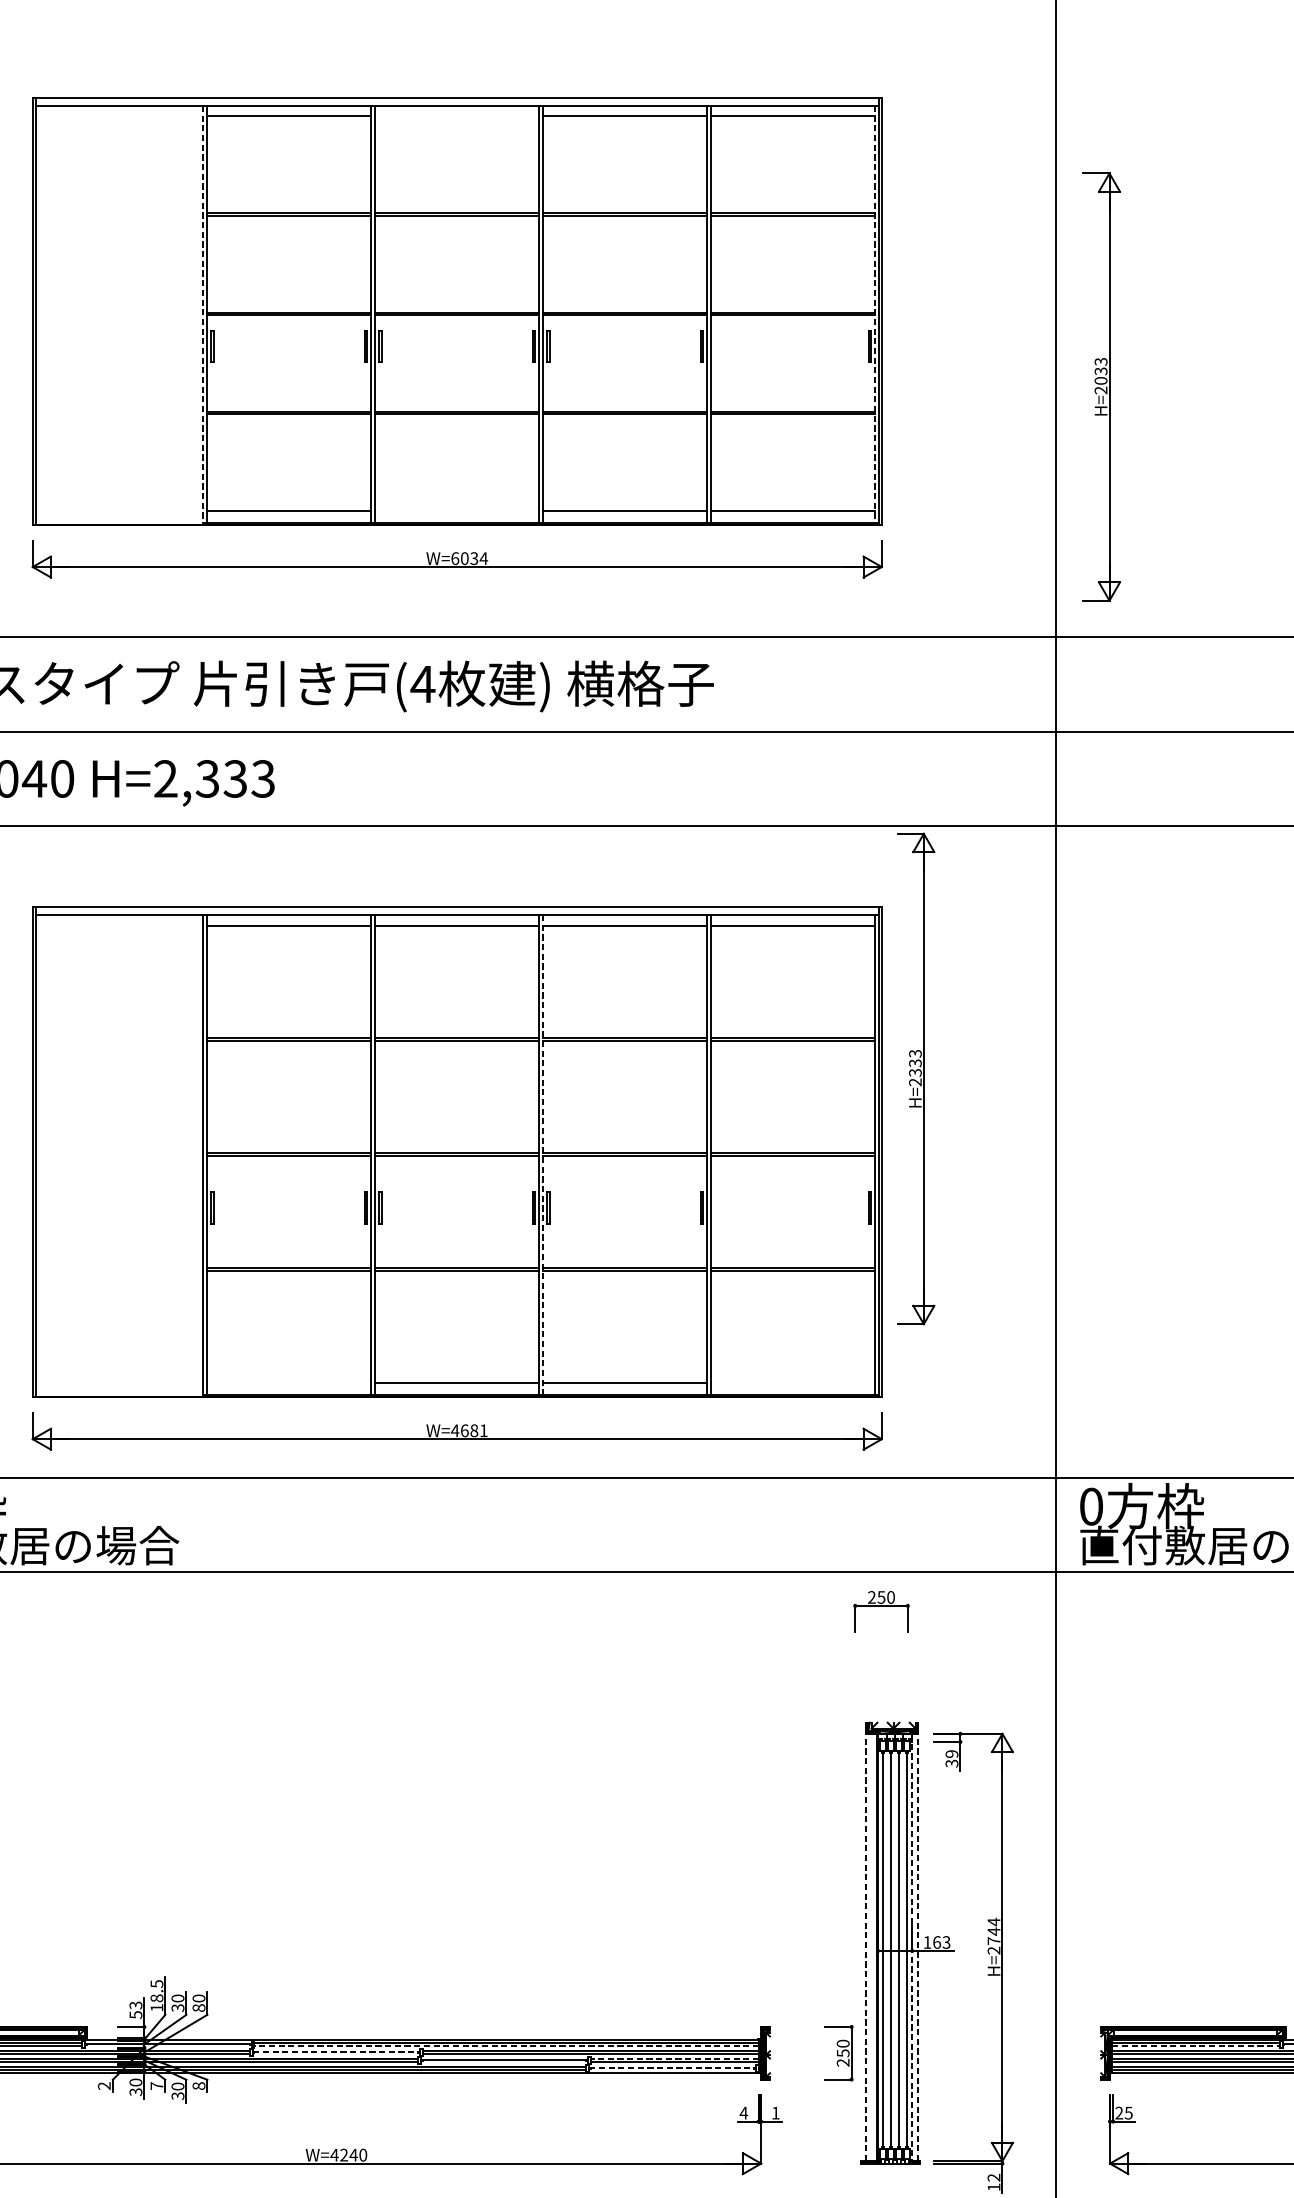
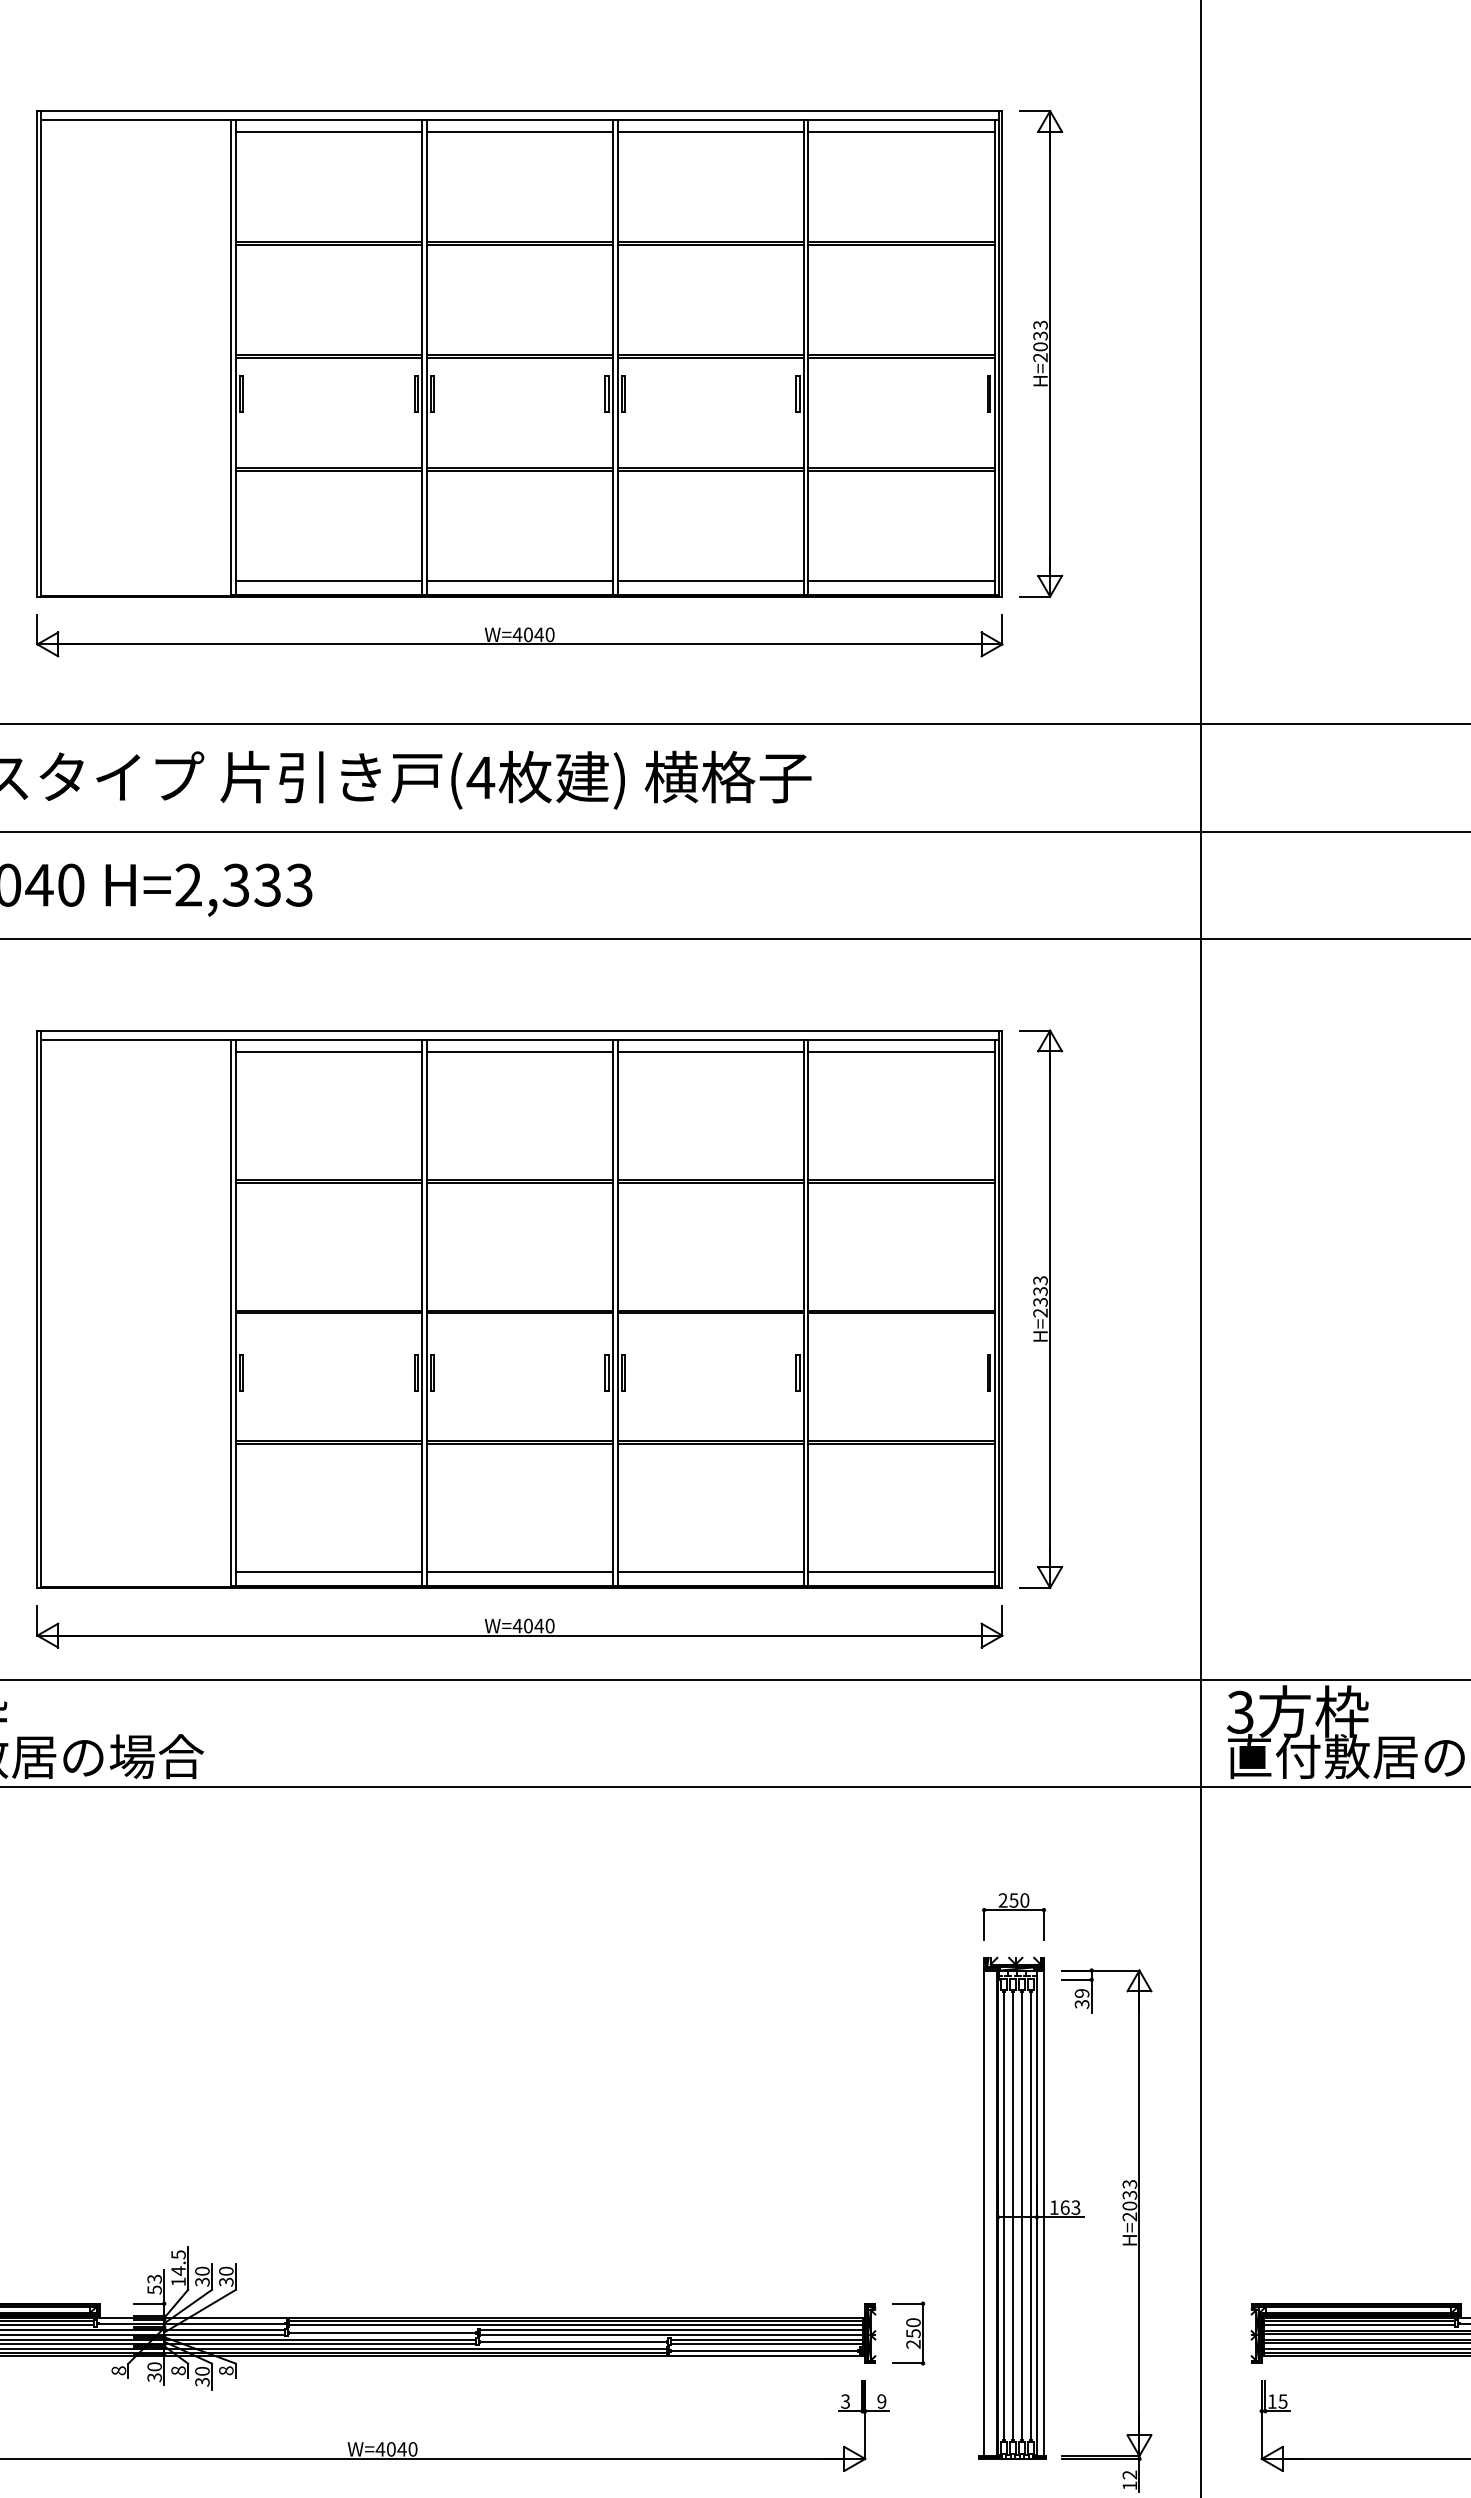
line: (456, 116) -> (519, 132), added
line: (202, 315) -> (230, 358), dashed -> solid
line: (874, 315) -> (994, 358), dashed -> solid
part: (1101, 386) -> (1041, 353), moved
line: (456, 510) -> (519, 580), added
text: (469, 558) -> (533, 634), W=6034 -> W=4040
part: (916, 1078) -> (1041, 1308), moved
line: (543, 1154) -> (617, 1312), dashed -> solid
line: (288, 1383) -> (328, 1572), added
line: (793, 1383) -> (901, 1572), added
text: (474, 1430) -> (539, 1625), W=4681 -> W=4040
text: (1090, 1505) -> (1239, 1711), 0 -> 3
part: (881, 1611) -> (1013, 1916), moved
text: (993, 1930) -> (1129, 2194), H=2744 -> H=2033
line: (866, 1947) -> (984, 2213), dashed -> solid
line: (911, 1947) -> (1036, 2213), dashed -> solid
line: (918, 1947) -> (1043, 2213), dashed -> solid
text: (156, 1997) -> (178, 2270), 18.5 -> 14.5
text: (199, 2007) -> (226, 2281), 80 -> 30
line: (507, 2046) -> (576, 2325), dashed -> solid
line: (1196, 2046) -> (1359, 2325), dashed -> solid
line: (336, 2052) -> (382, 2332), dashed -> solid
part: (838, 2053) -> (908, 2333), moved
line: (675, 2058) -> (767, 2339), dashed -> solid
line: (672, 2068) -> (764, 2350), dashed -> solid
text: (104, 2085) -> (118, 2370), 2 -> 8
text: (156, 2085) -> (178, 2370), 7 -> 8
text: (743, 2113) -> (845, 2401), 4 -> 3
text: (775, 2113) -> (881, 2401), 1 -> 9
text: (1118, 2113) -> (1271, 2401), 25 -> 15
text: (343, 2155) -> (390, 2449), W=4240 -> W=4040

